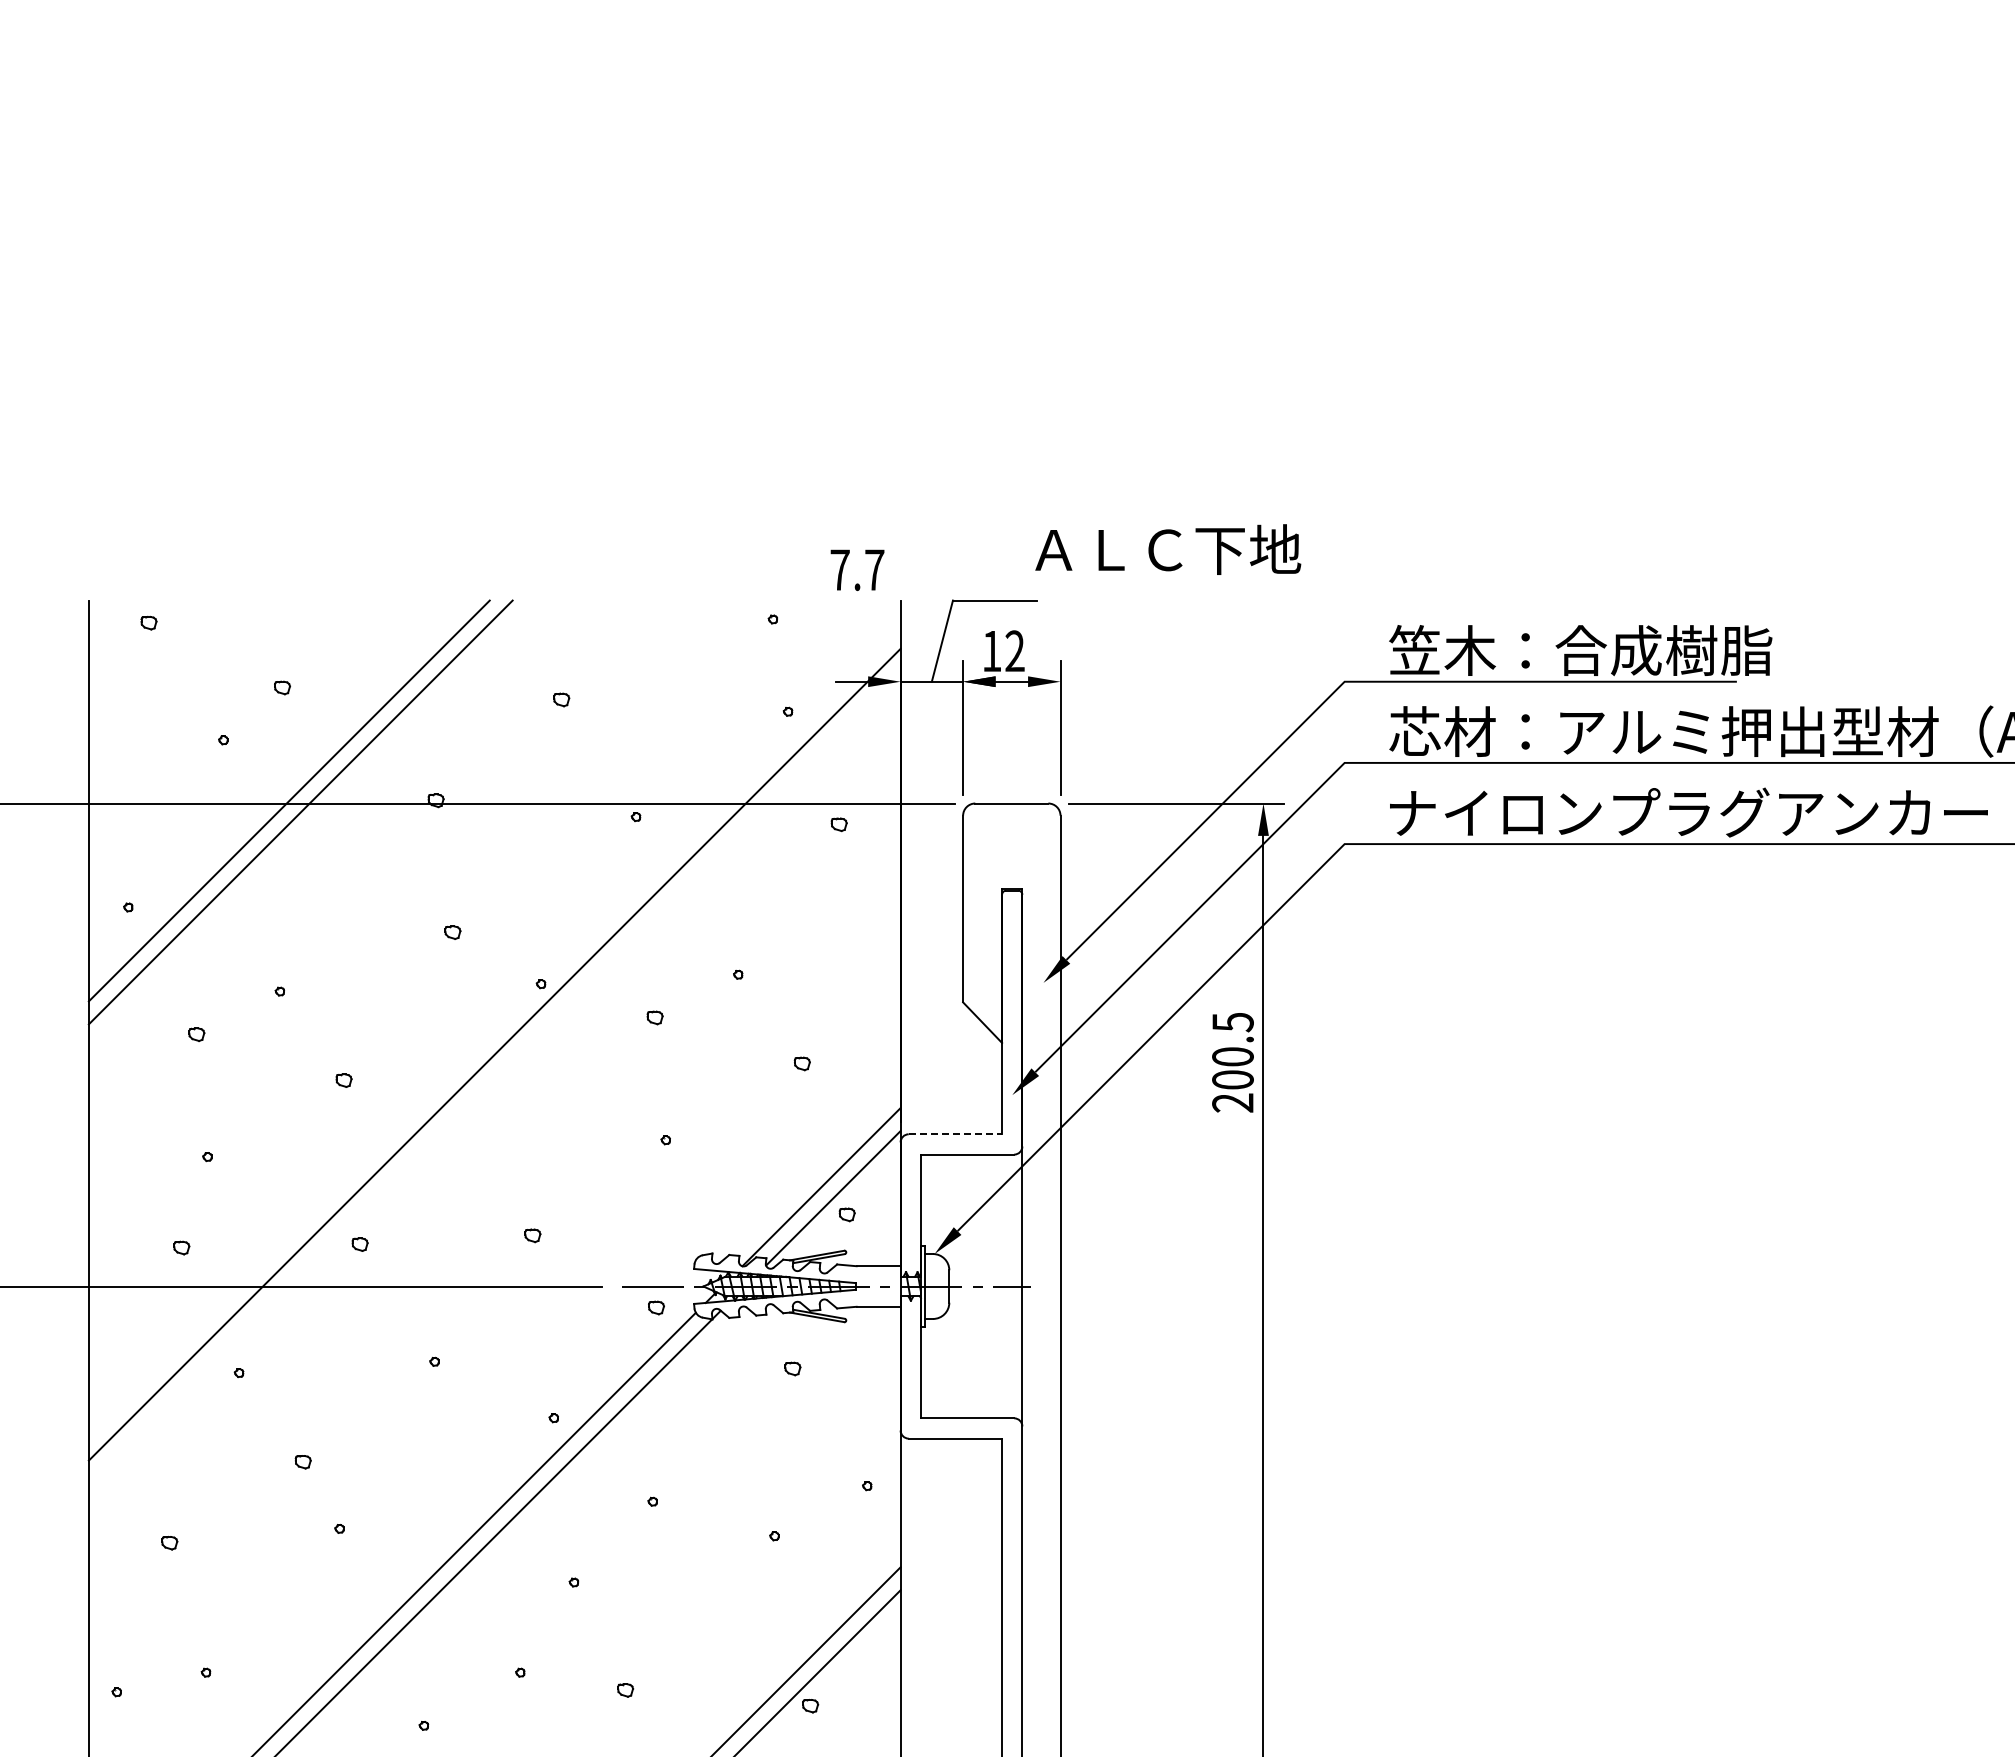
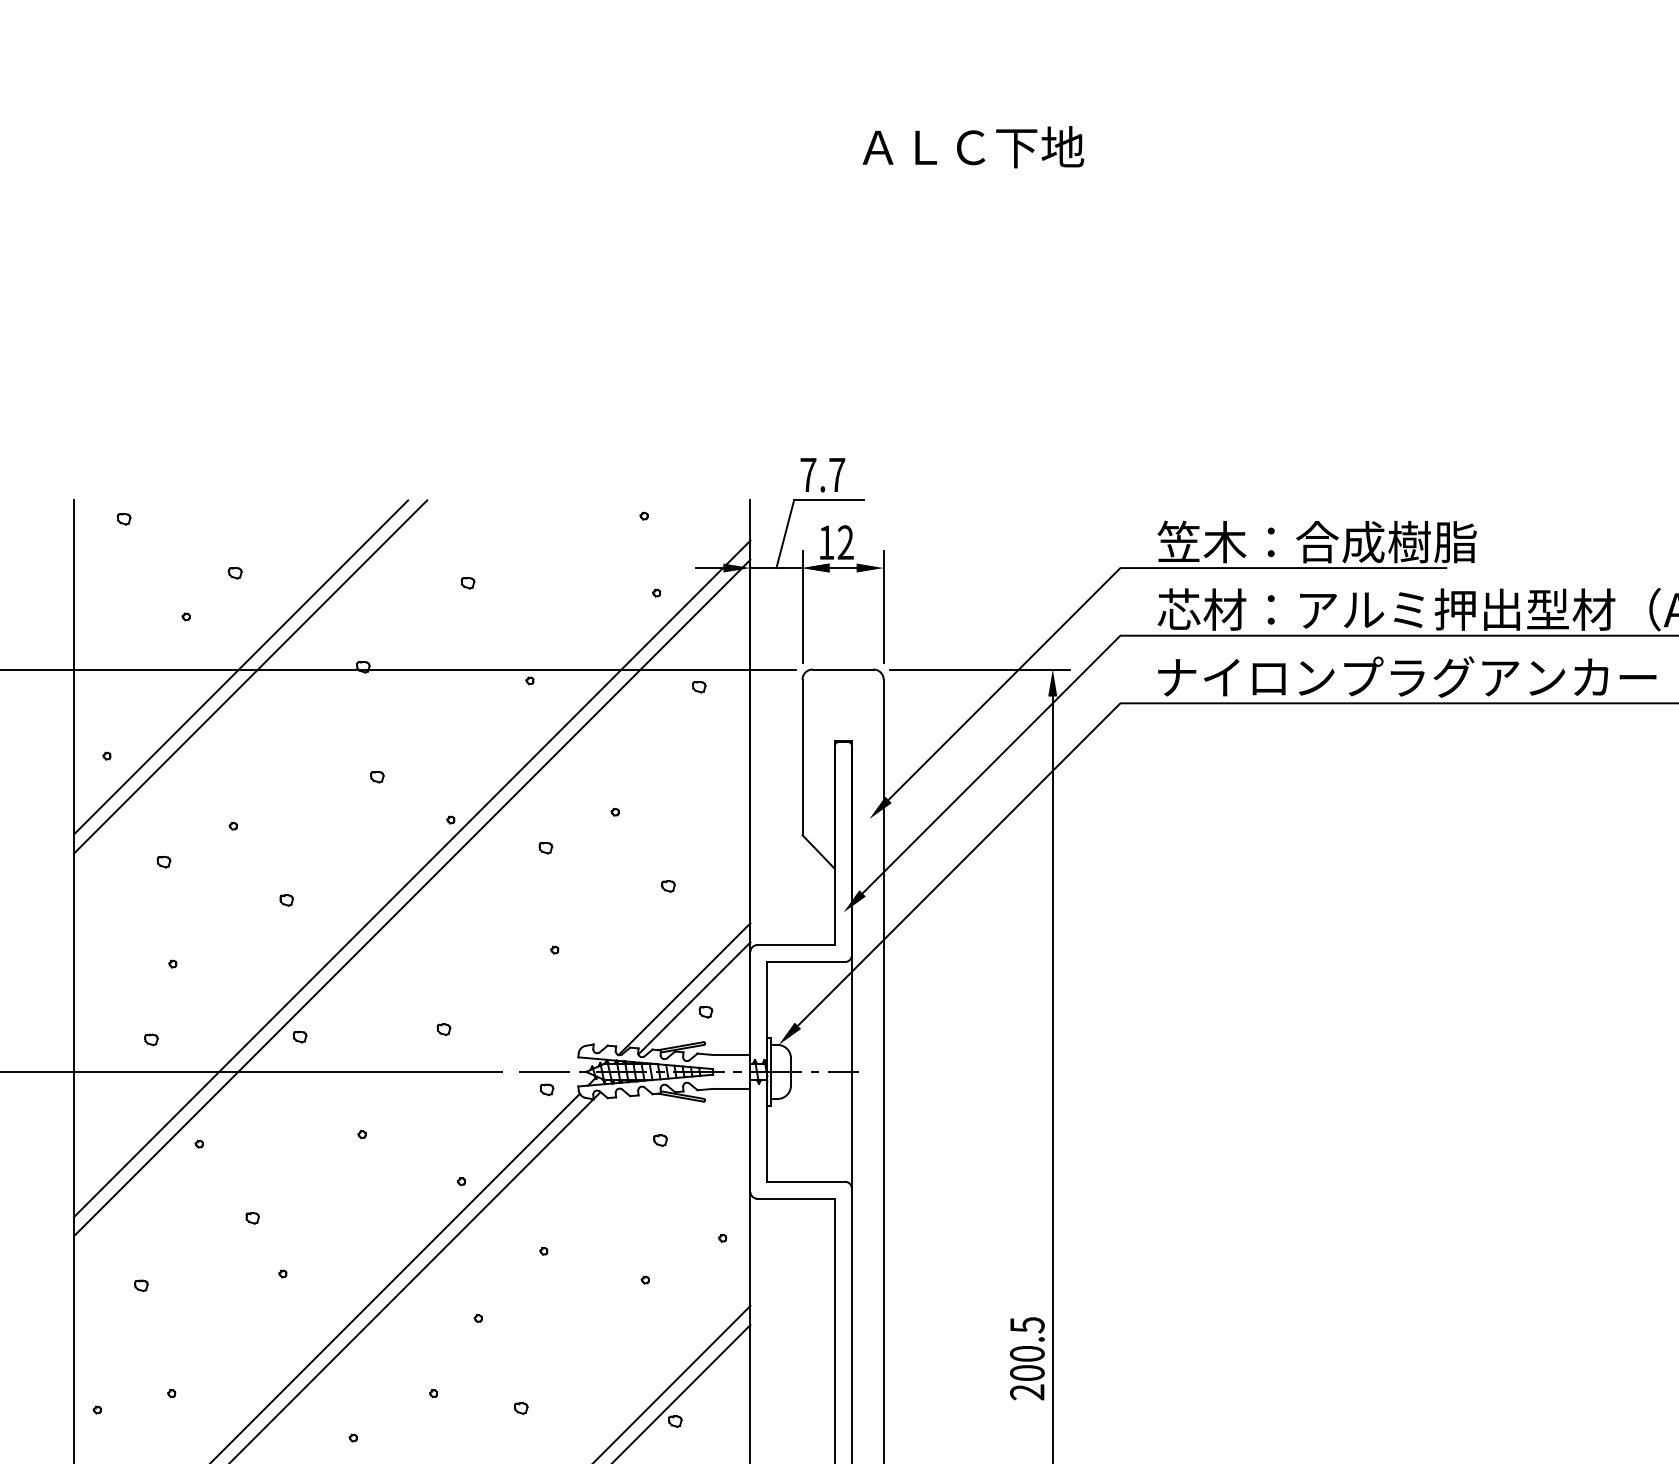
text: (1168, 549) -> (973, 147), moved
text: (857, 569) -> (822, 474), moved
text: (1232, 1062) -> (1026, 1358), moved
line: (494, 1077) -> (412, 897), added
line: (955, 1134) -> (796, 945), dashed -> solid

